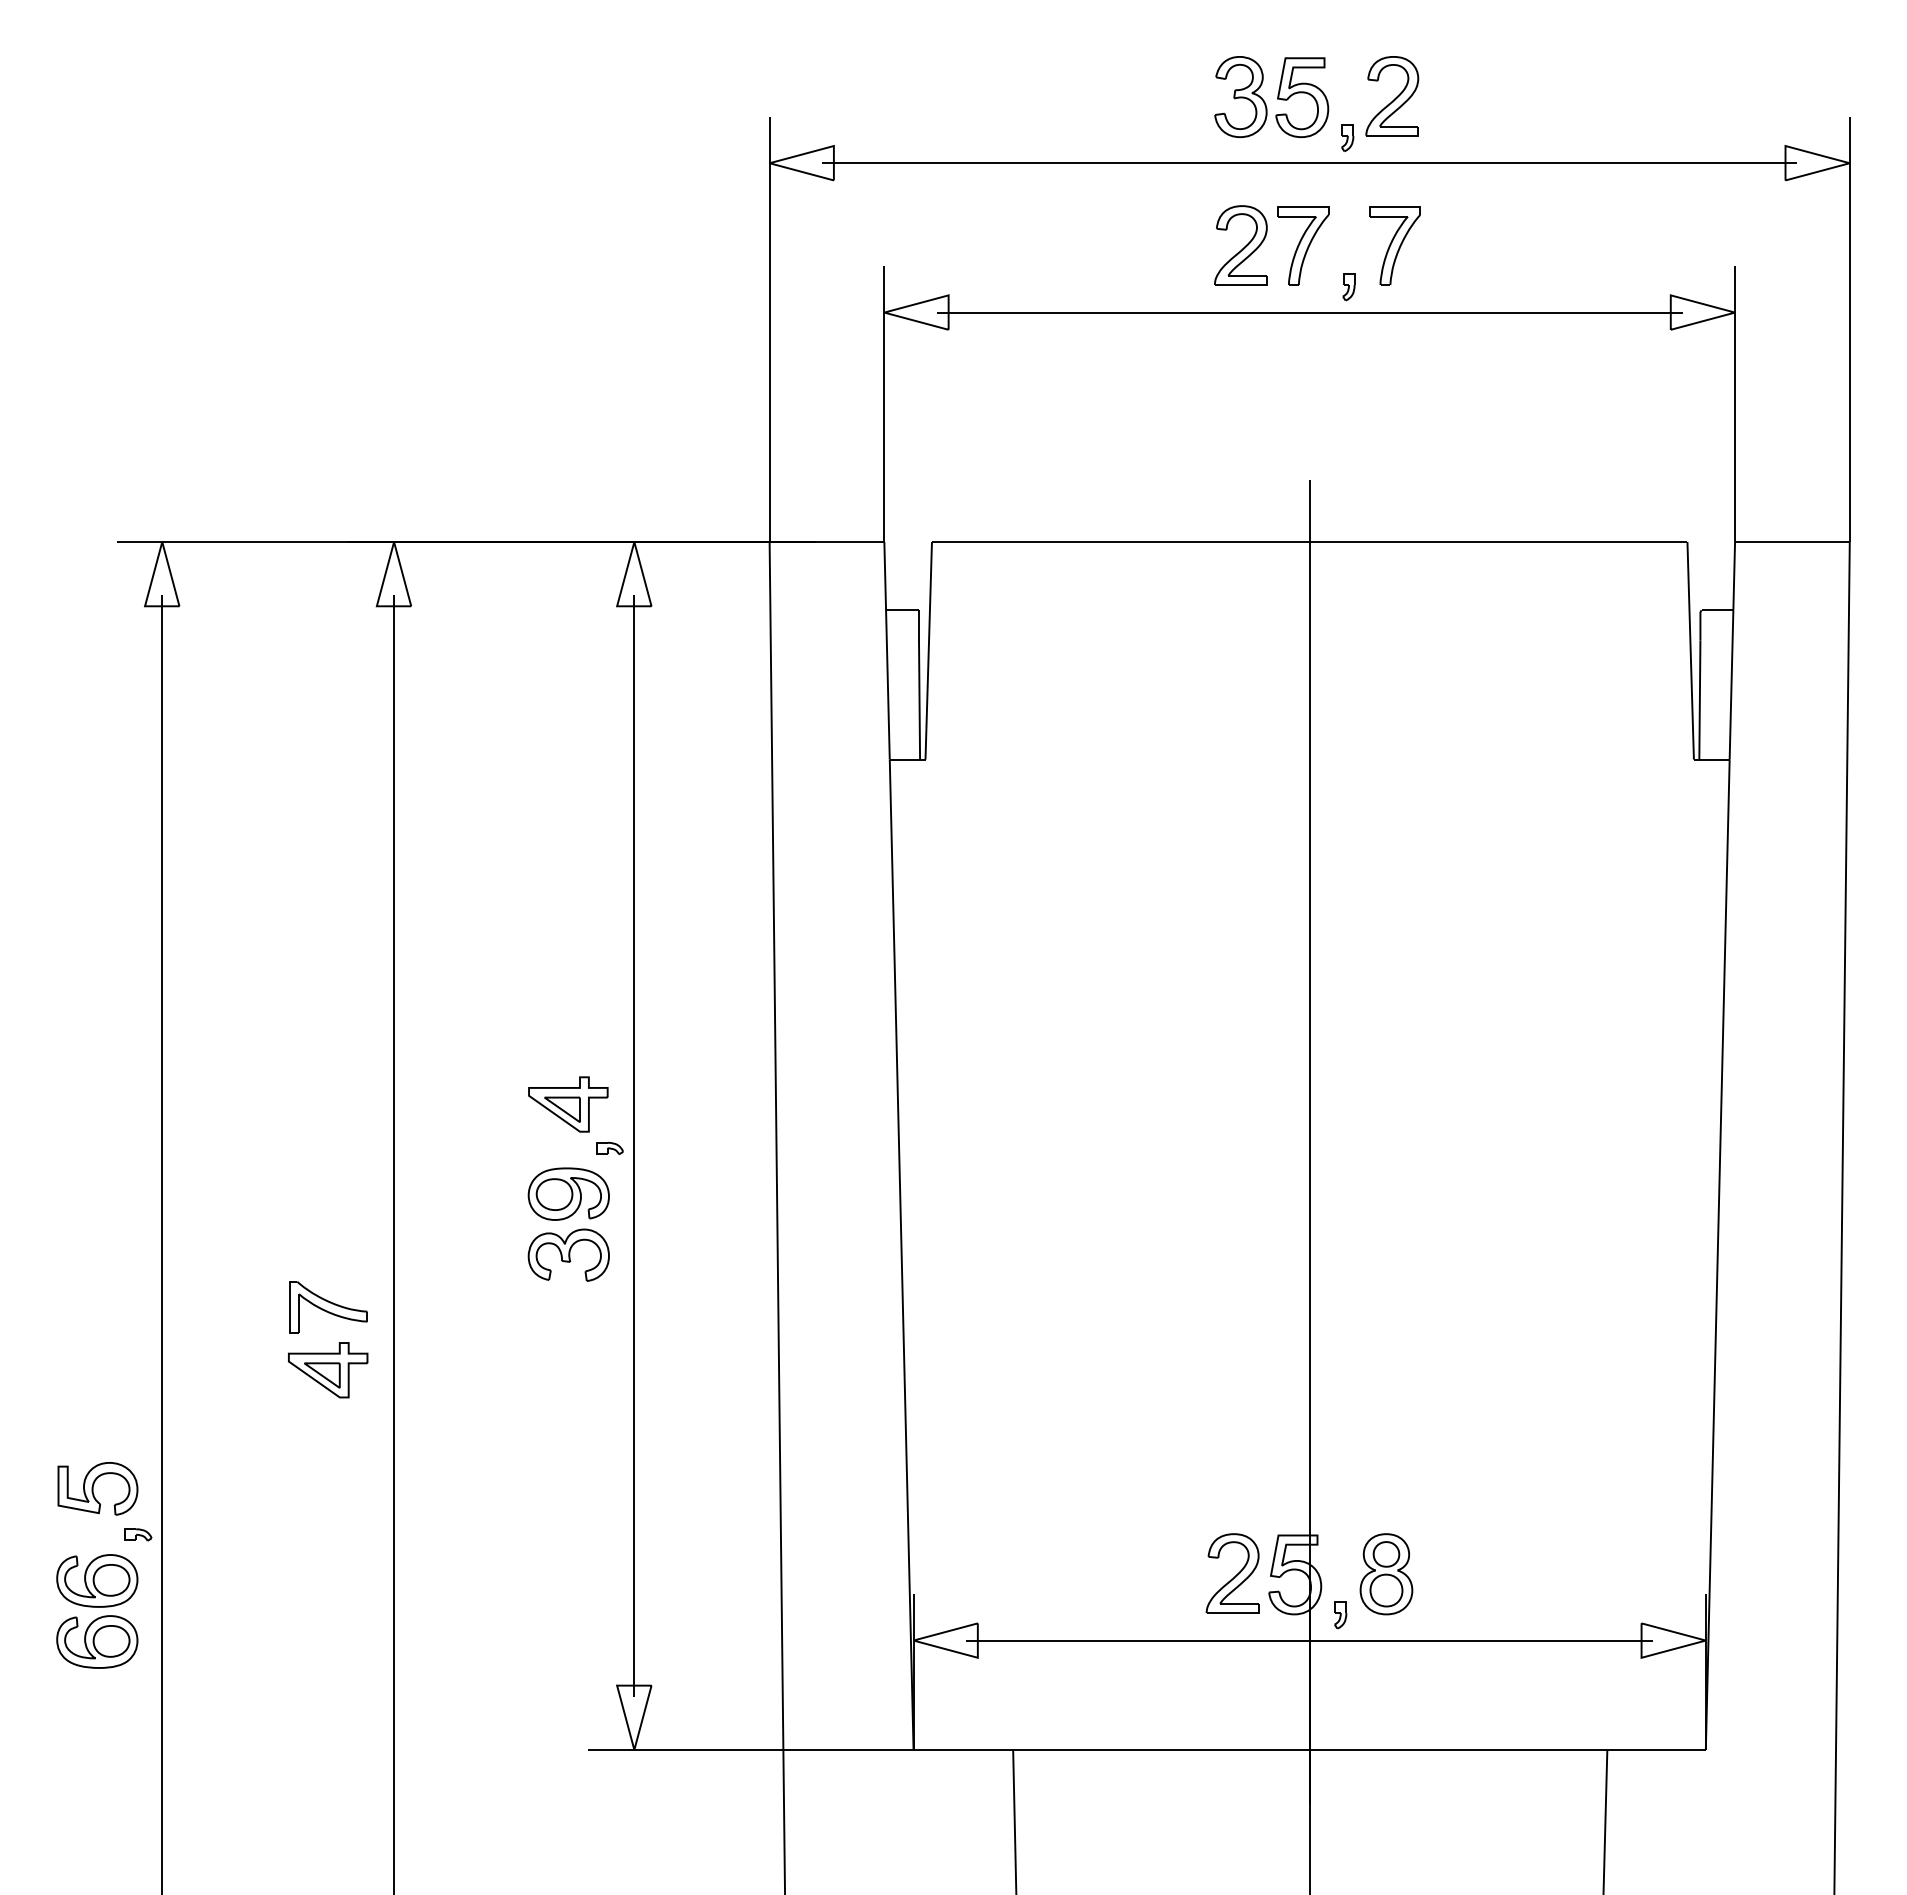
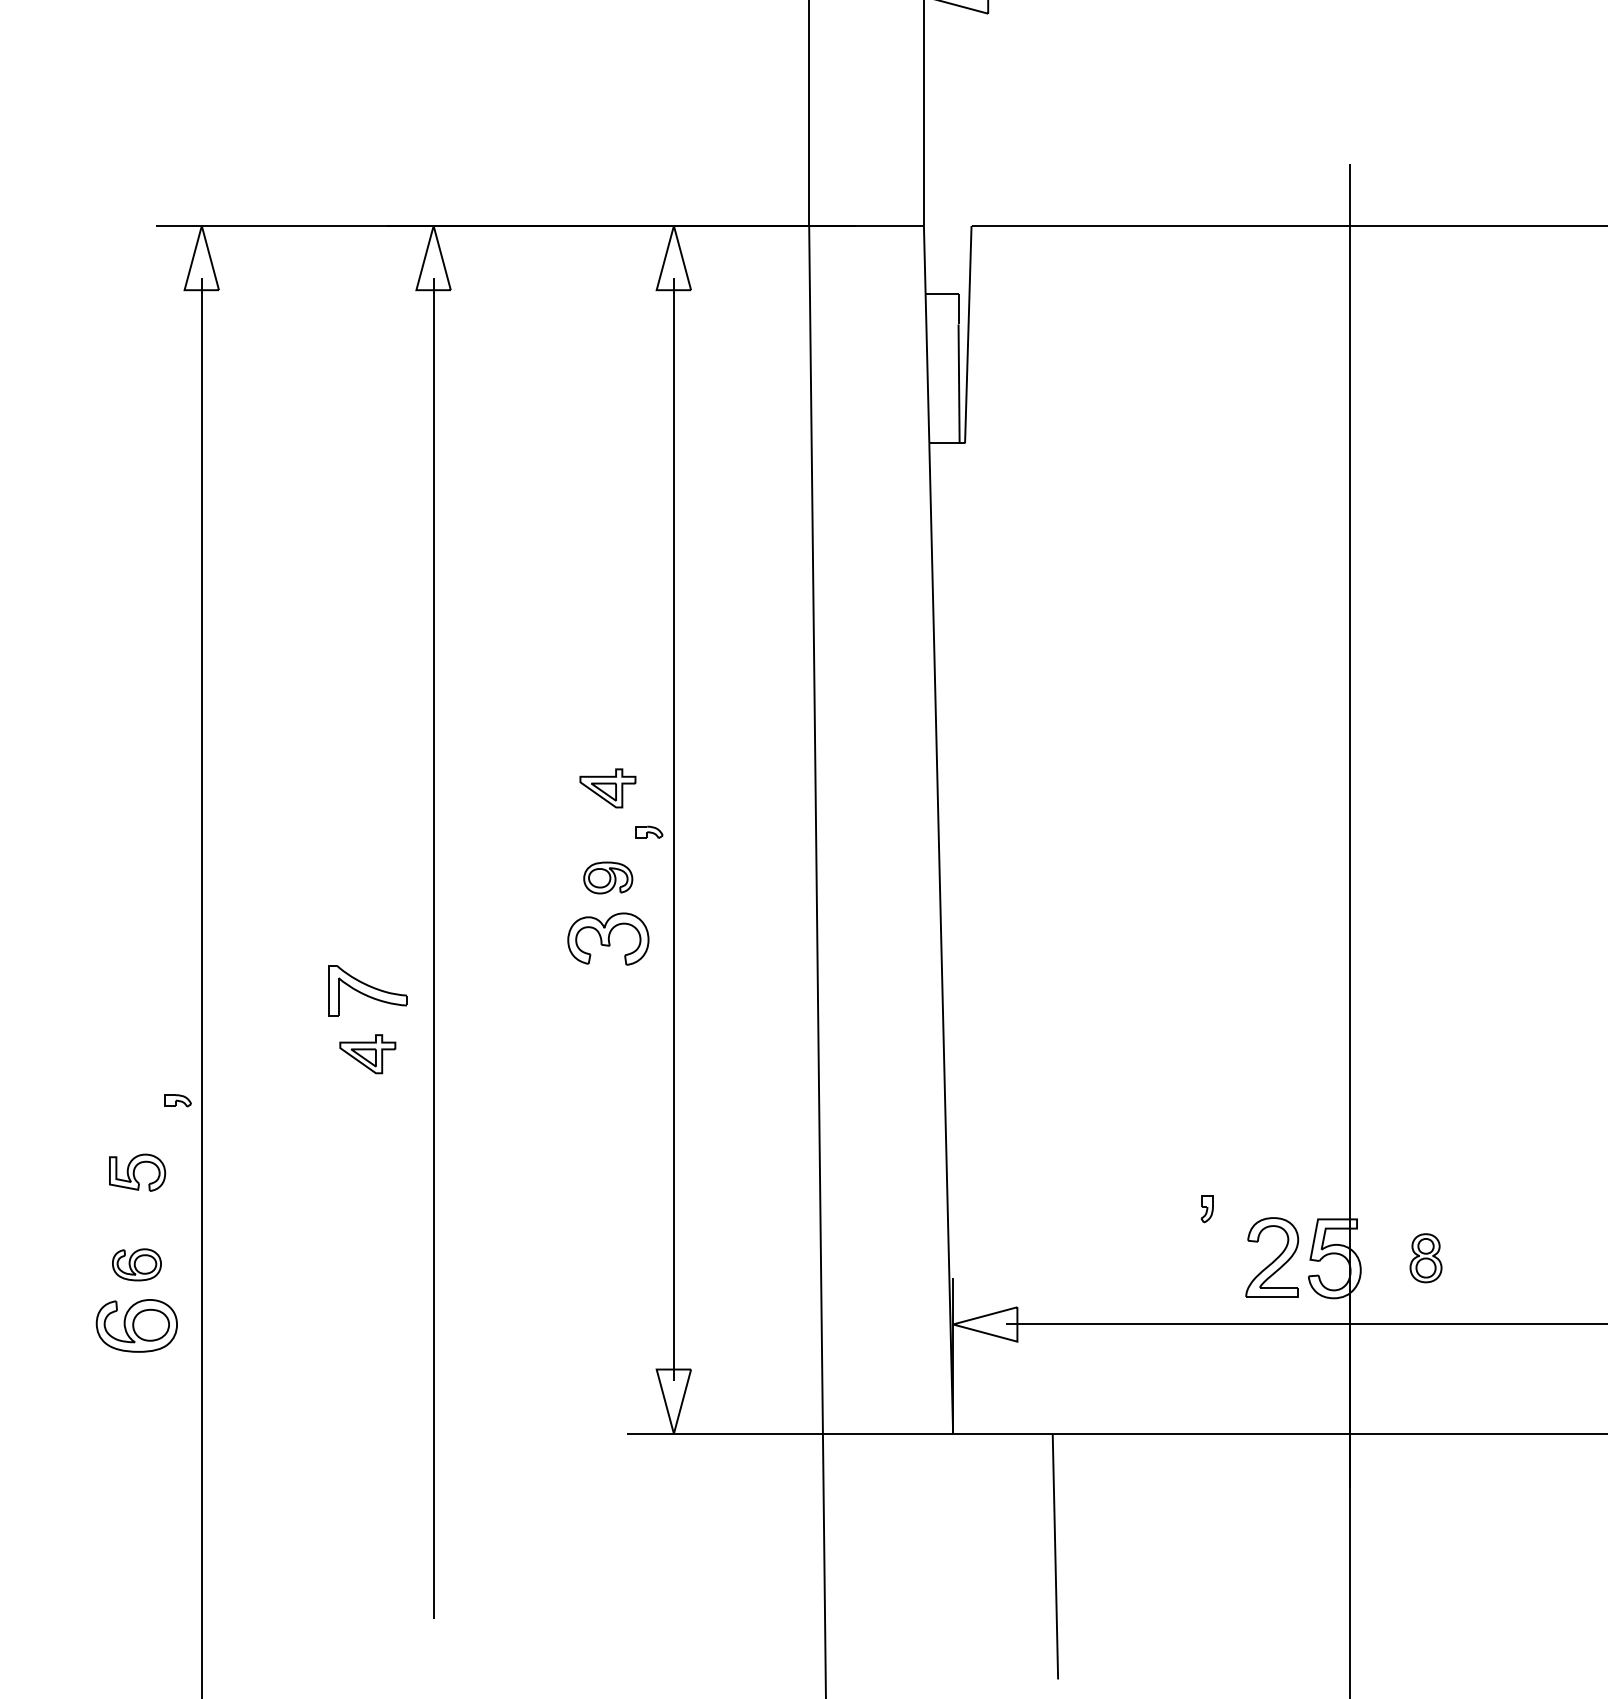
part: (568, 1104) -> (608, 788), size x0.7
part: (568, 1193) -> (608, 877), size x0.6
part: (328, 1370) -> (368, 1054), size x0.7
part: (97, 1488) -> (137, 1172), size x0.7
part: (138, 1534) -> (178, 1100), moved
part: (1386, 1574) -> (1426, 1258), size x0.6
part: (97, 1580) -> (137, 1264), size x0.6
part: (1340, 1615) -> (1207, 1209), moved

